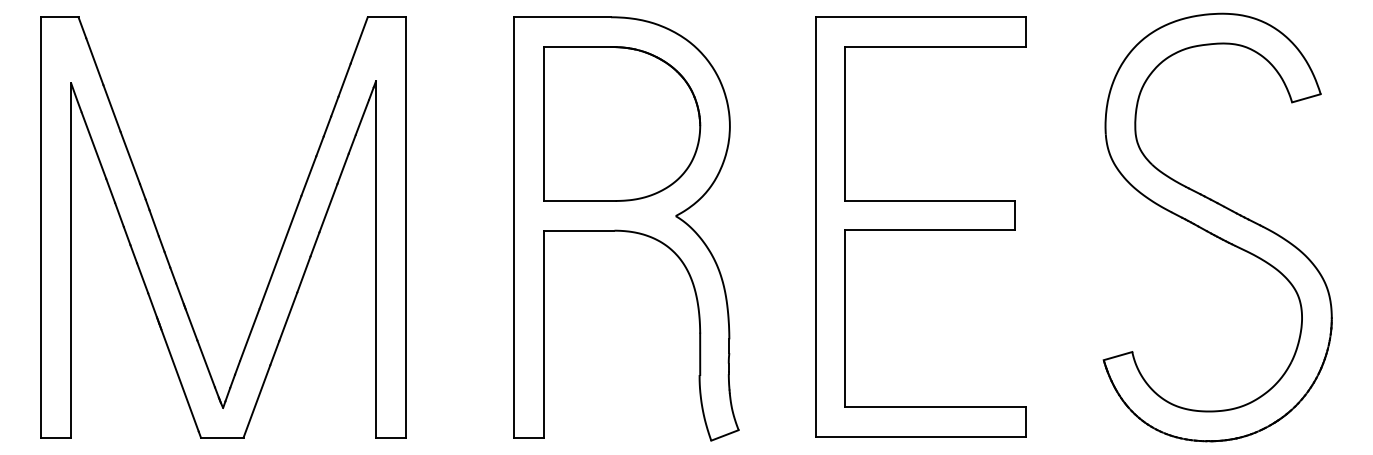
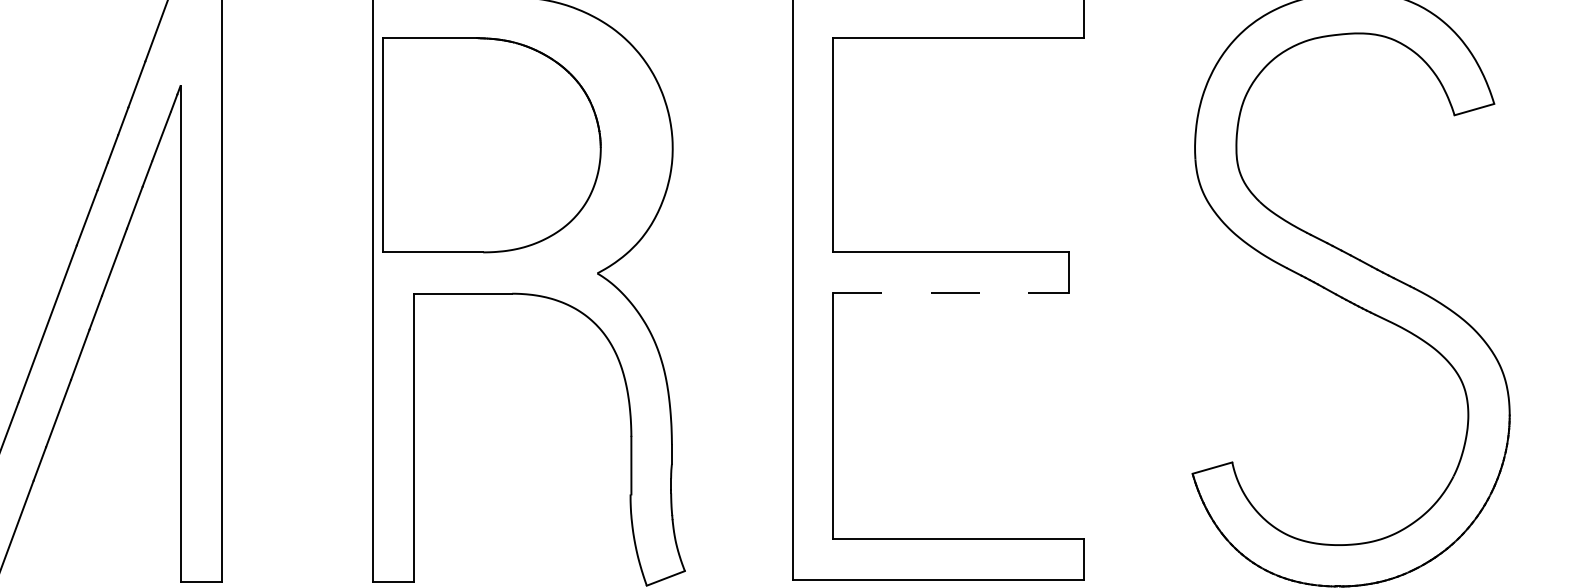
part: (622, 123) -> (492, 144), moved
line: (929, 230) -> (950, 293), solid -> dashed

